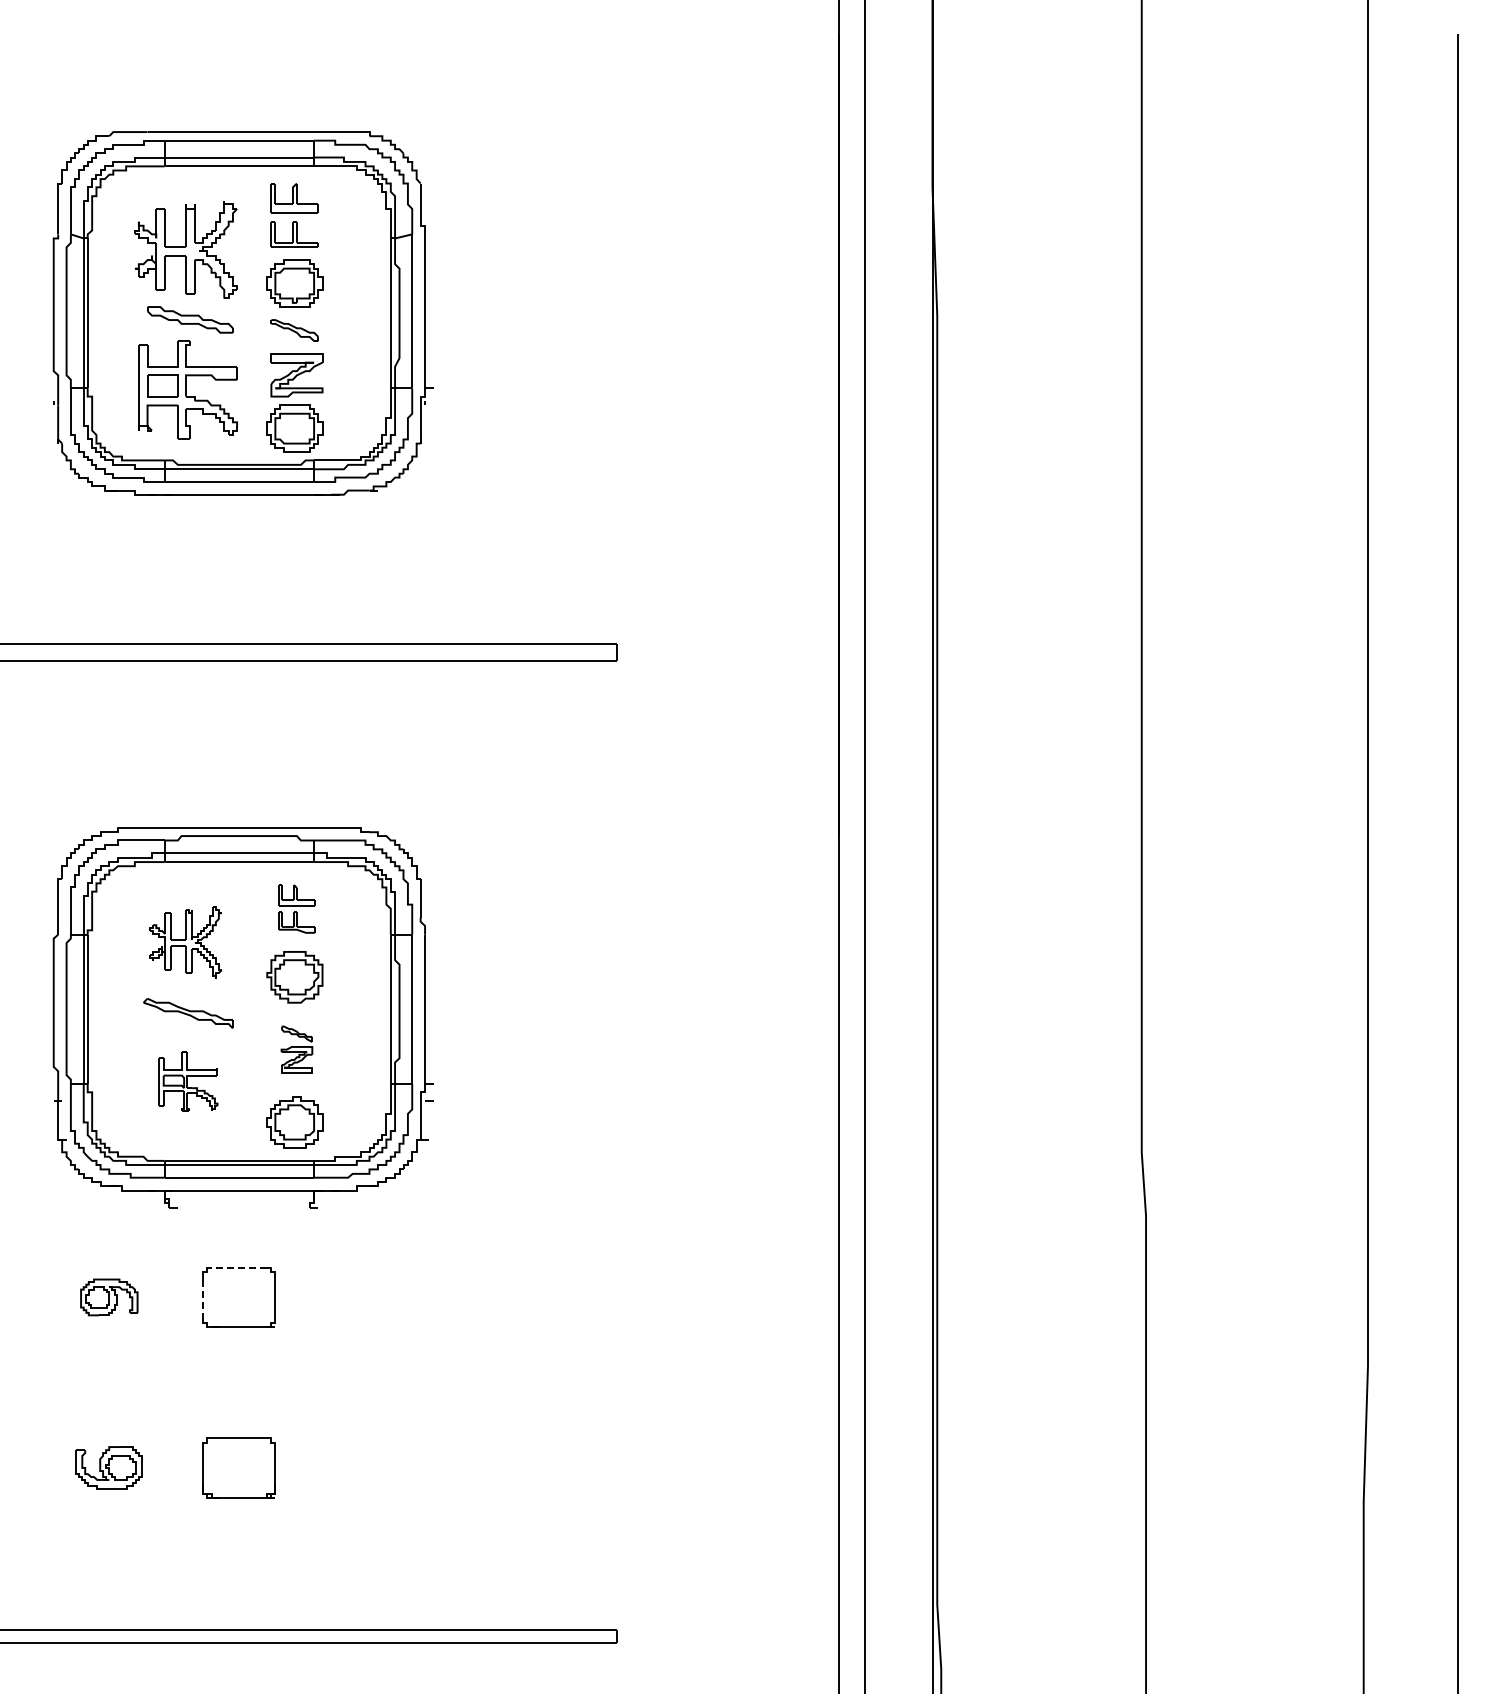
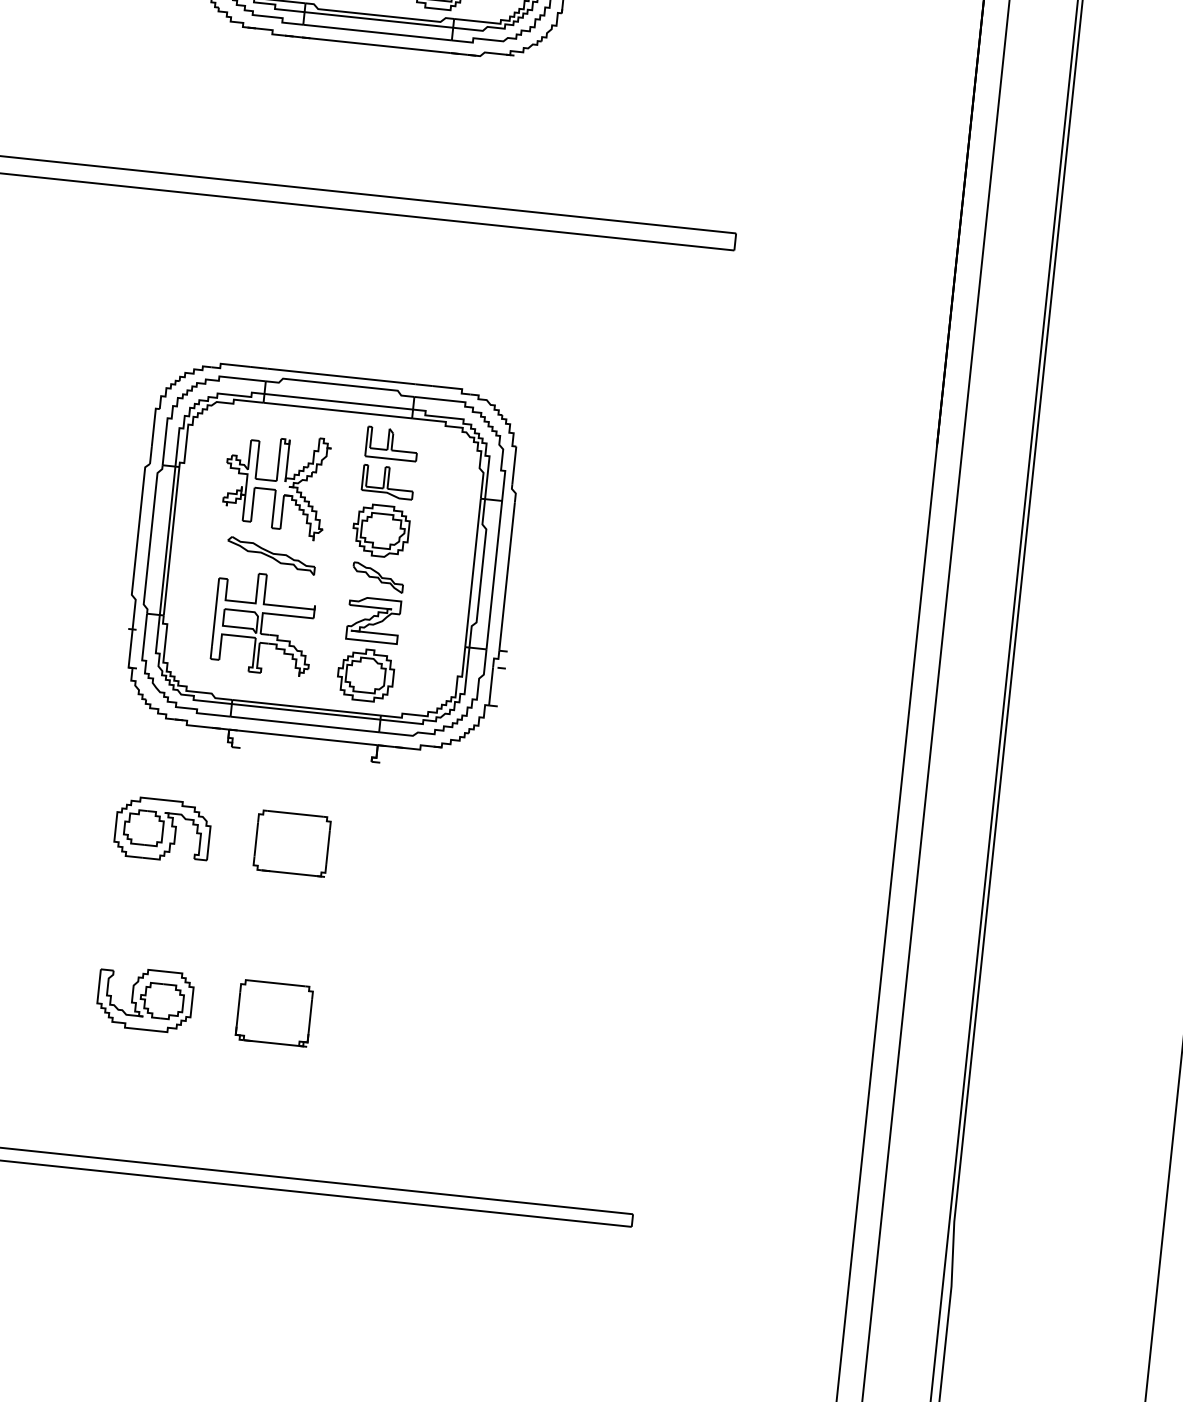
part: (296, 908) -> (389, 462), size x1.43
part: (185, 942) -> (275, 484), size x1.43
part: (296, 1049) -> (375, 602), size x1.67
part: (187, 1081) -> (263, 623), size x1.67
line: (239, 1267) -> (295, 813), dashed -> solid
part: (109, 1297) -> (163, 830), size x1.67
line: (203, 1297) -> (256, 839), dashed -> solid
part: (108, 1467) -> (144, 999), size x1.43

